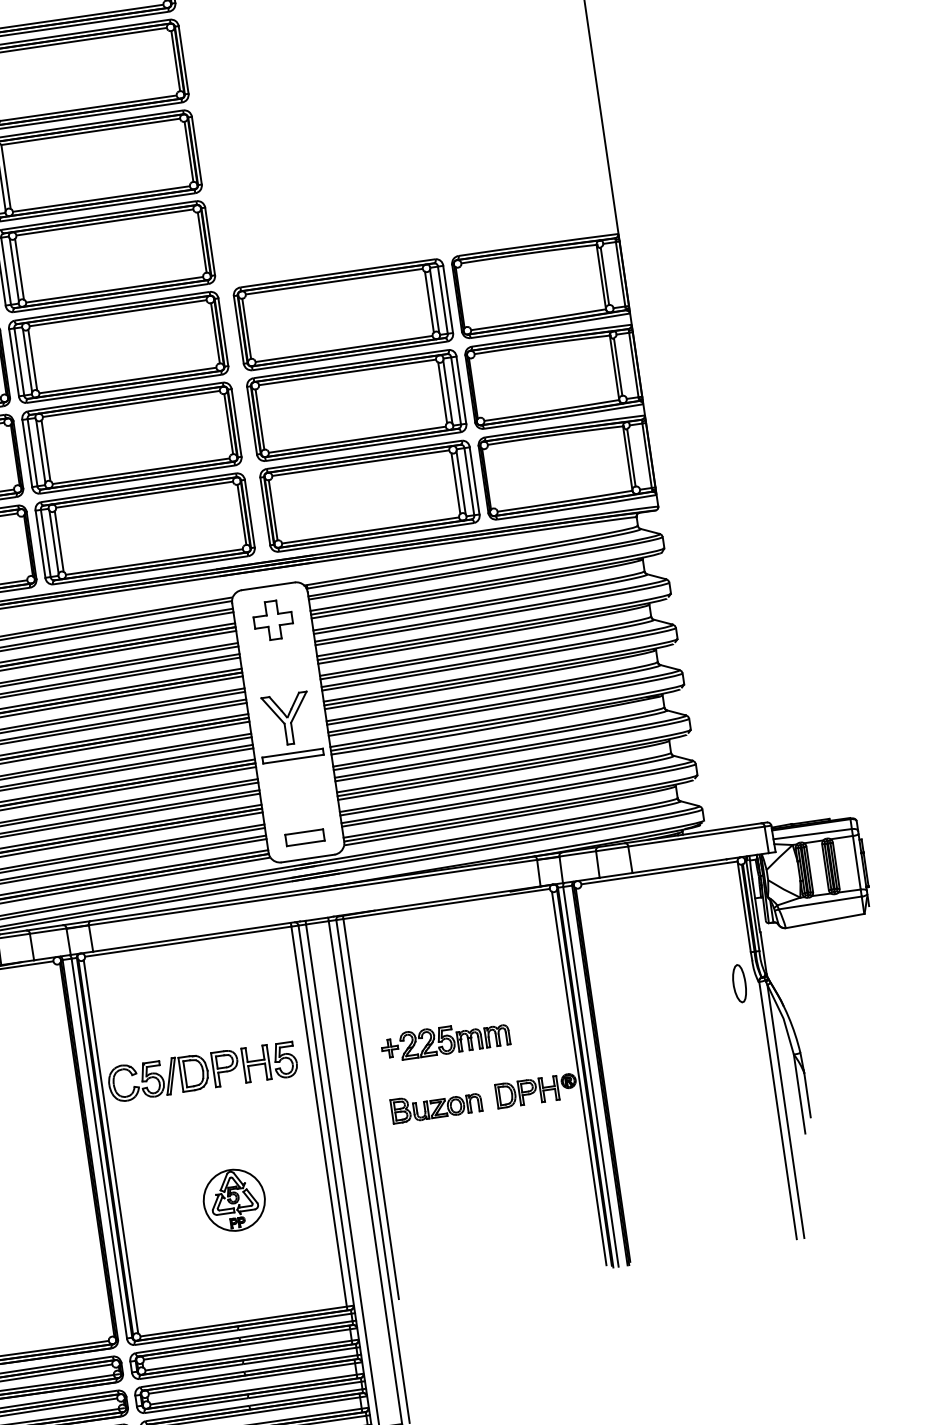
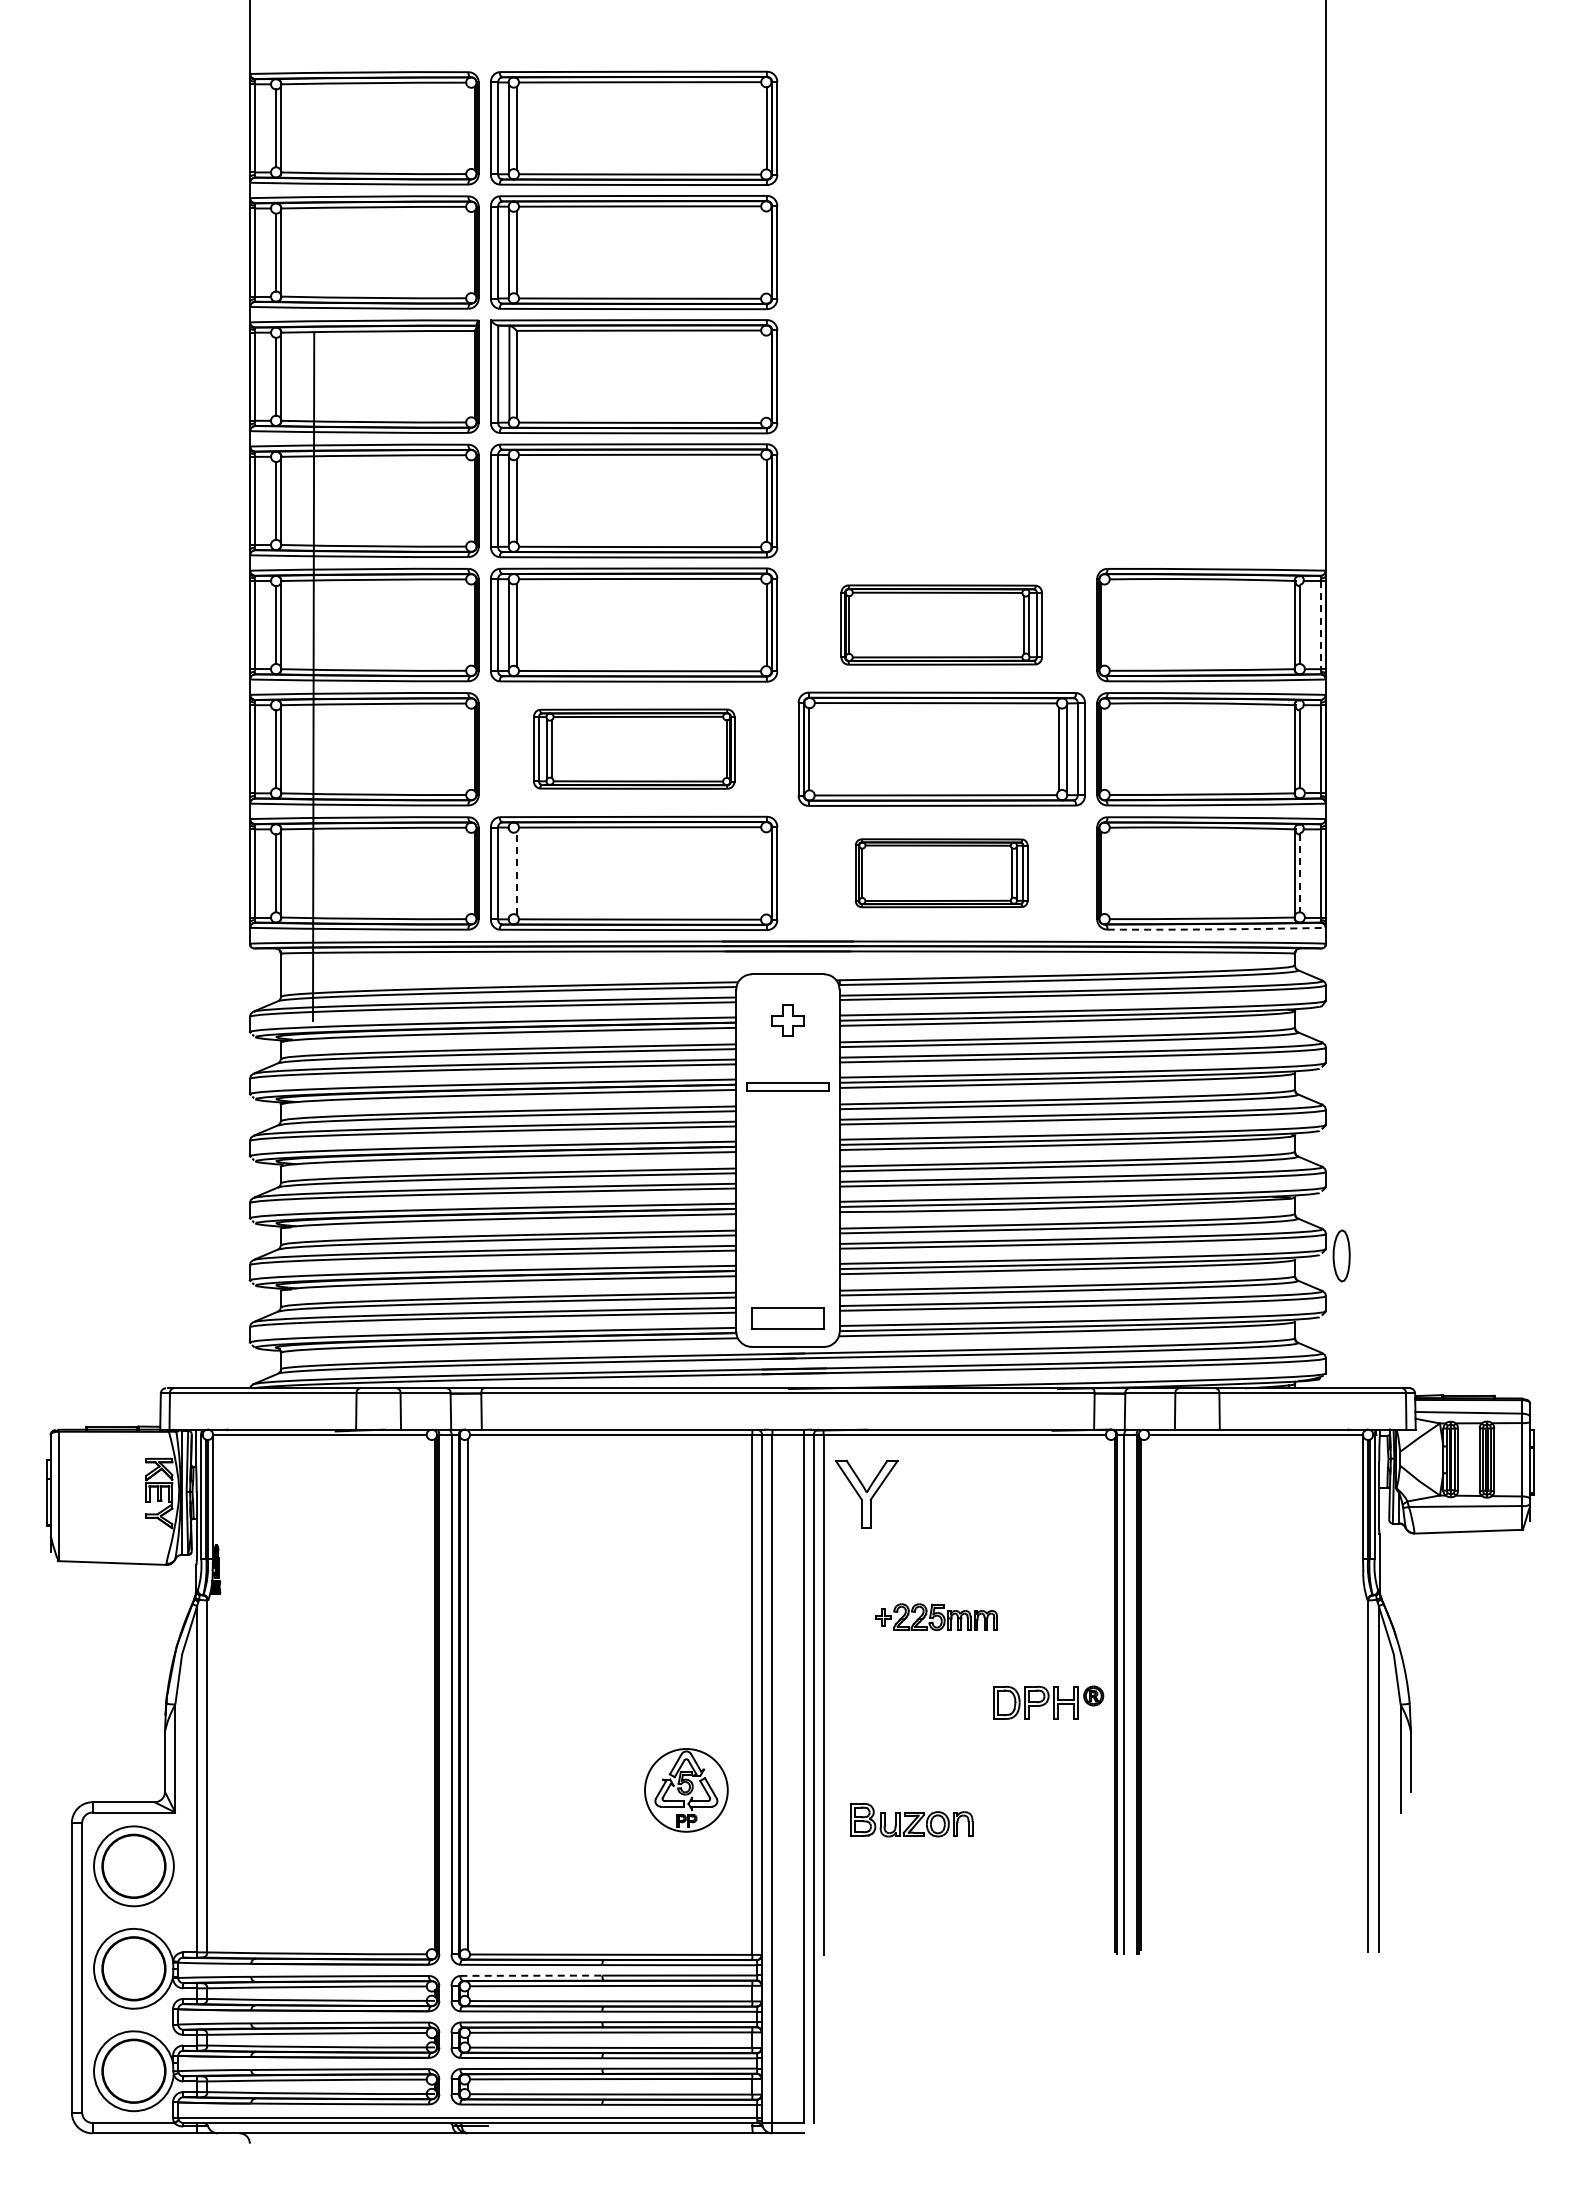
line: (175, 61) -> (766, 252), removed
line: (188, 151) -> (766, 376), removed
line: (620, 274) -> (1320, 625), solid -> dashed
part: (343, 314) -> (941, 624), size x0.7
part: (132, 437) -> (634, 748), size x0.7
line: (631, 458) -> (1299, 873), solid -> dashed
part: (369, 495) -> (941, 872), size x0.6
arc: (576, 507) -> (1216, 929), solid -> dashed
line: (241, 514) -> (766, 873), removed
line: (59, 541) -> (516, 873), solid -> dashed
line: (54, 542) -> (509, 873), removed
part: (272, 620) -> (787, 1020), size x0.6
part: (287, 718) -> (866, 1493), moved
part: (292, 756) -> (787, 1086), moved
part: (304, 837) -> (787, 1318), size x1.4
part: (739, 983) -> (1341, 1255), moved
part: (445, 1039) -> (936, 1616), size x0.7
part: (202, 1071) -> (604, 1611), removed
line: (579, 1078) -> (1108, 1694), removed
part: (436, 1105) -> (911, 1819), moved
part: (234, 1200) -> (686, 1790), moved
line: (186, 1345) -> (530, 1975), solid -> dashed

